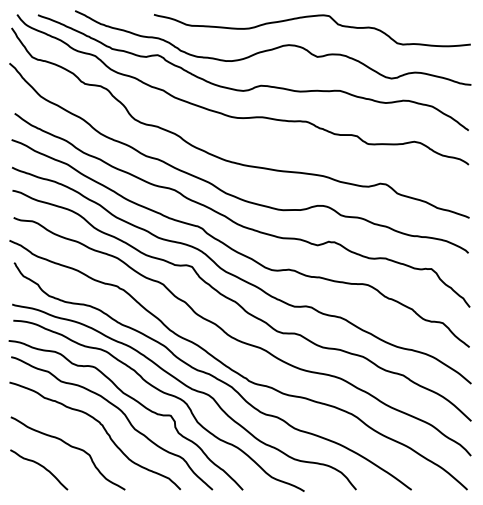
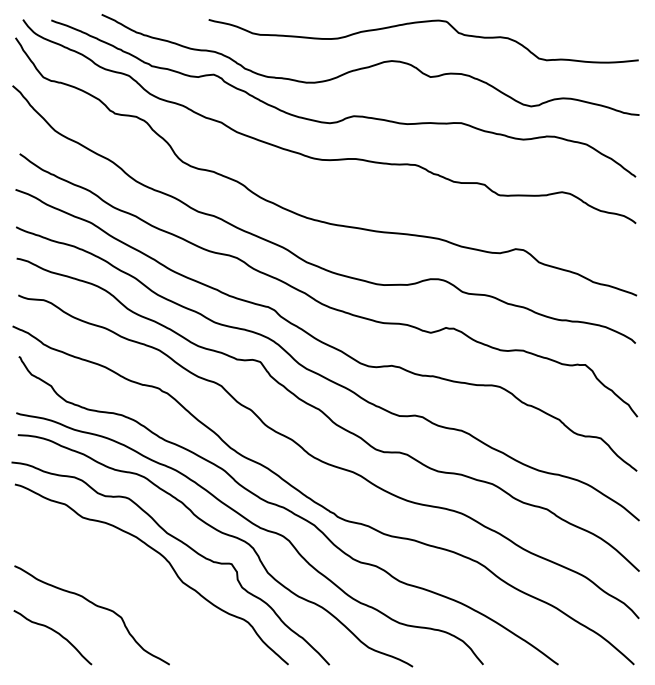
curve: (103, 429) -> (140, 582), removed

